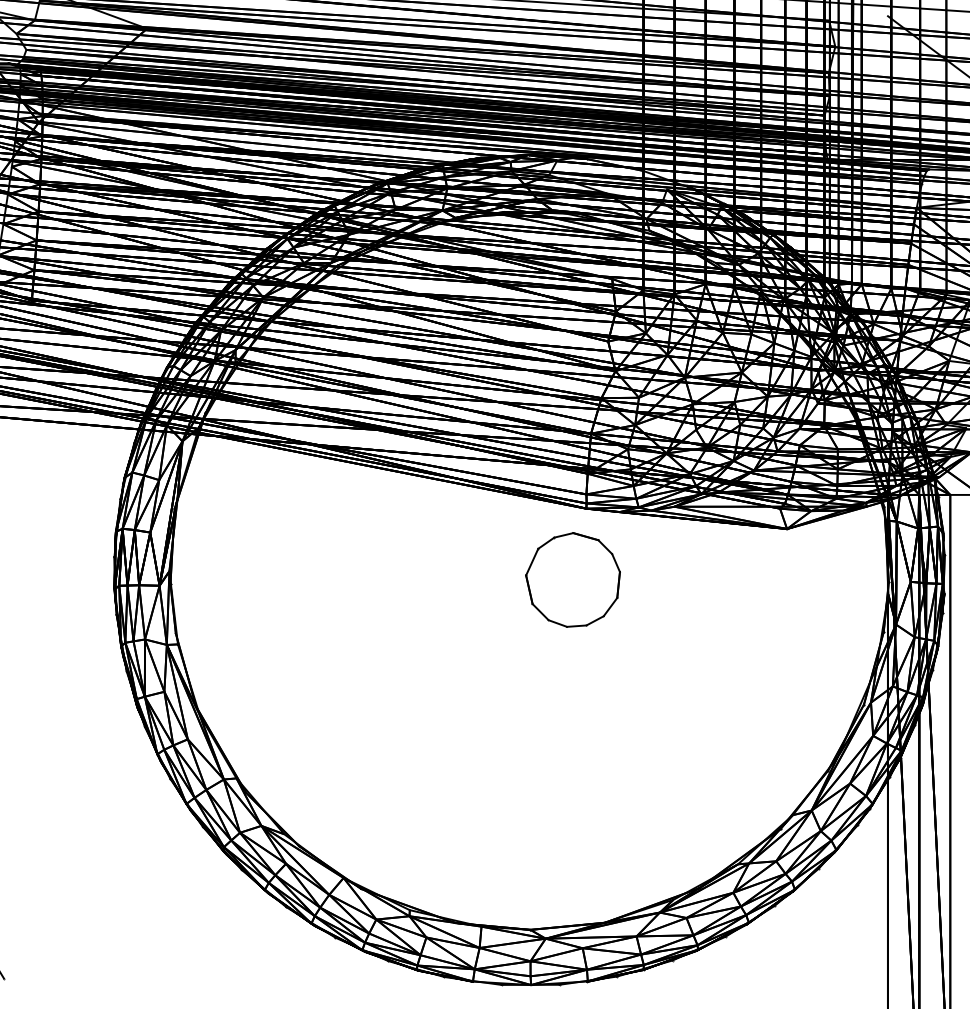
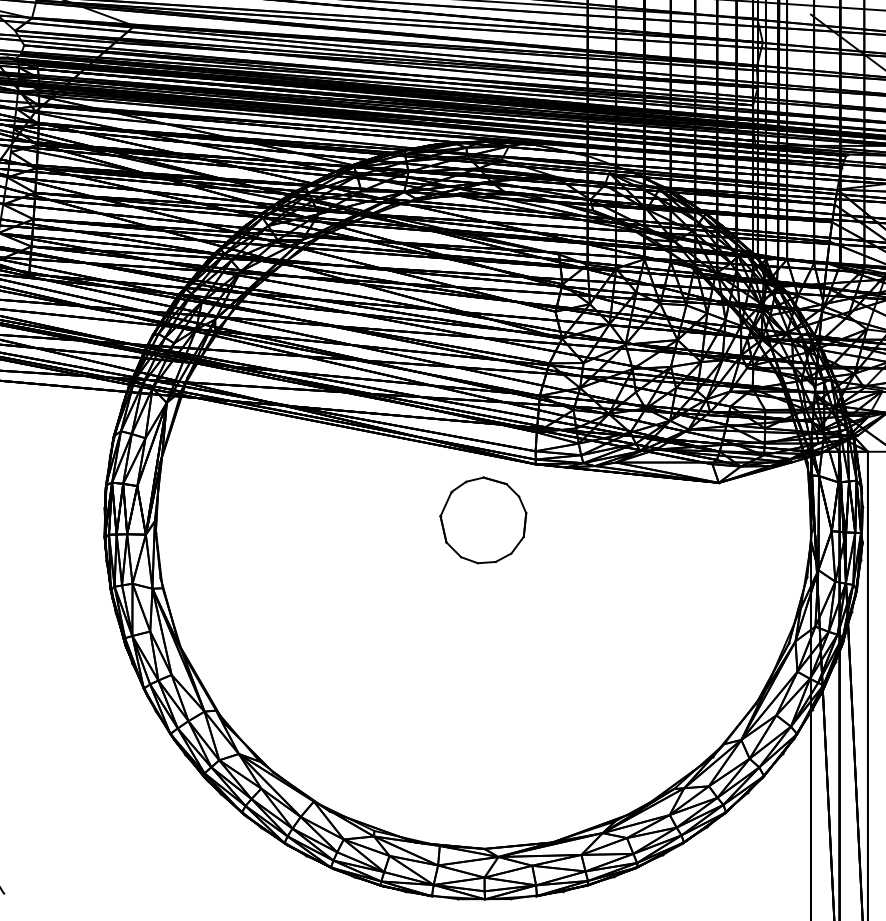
part: (573, 580) -> (483, 520), moved

